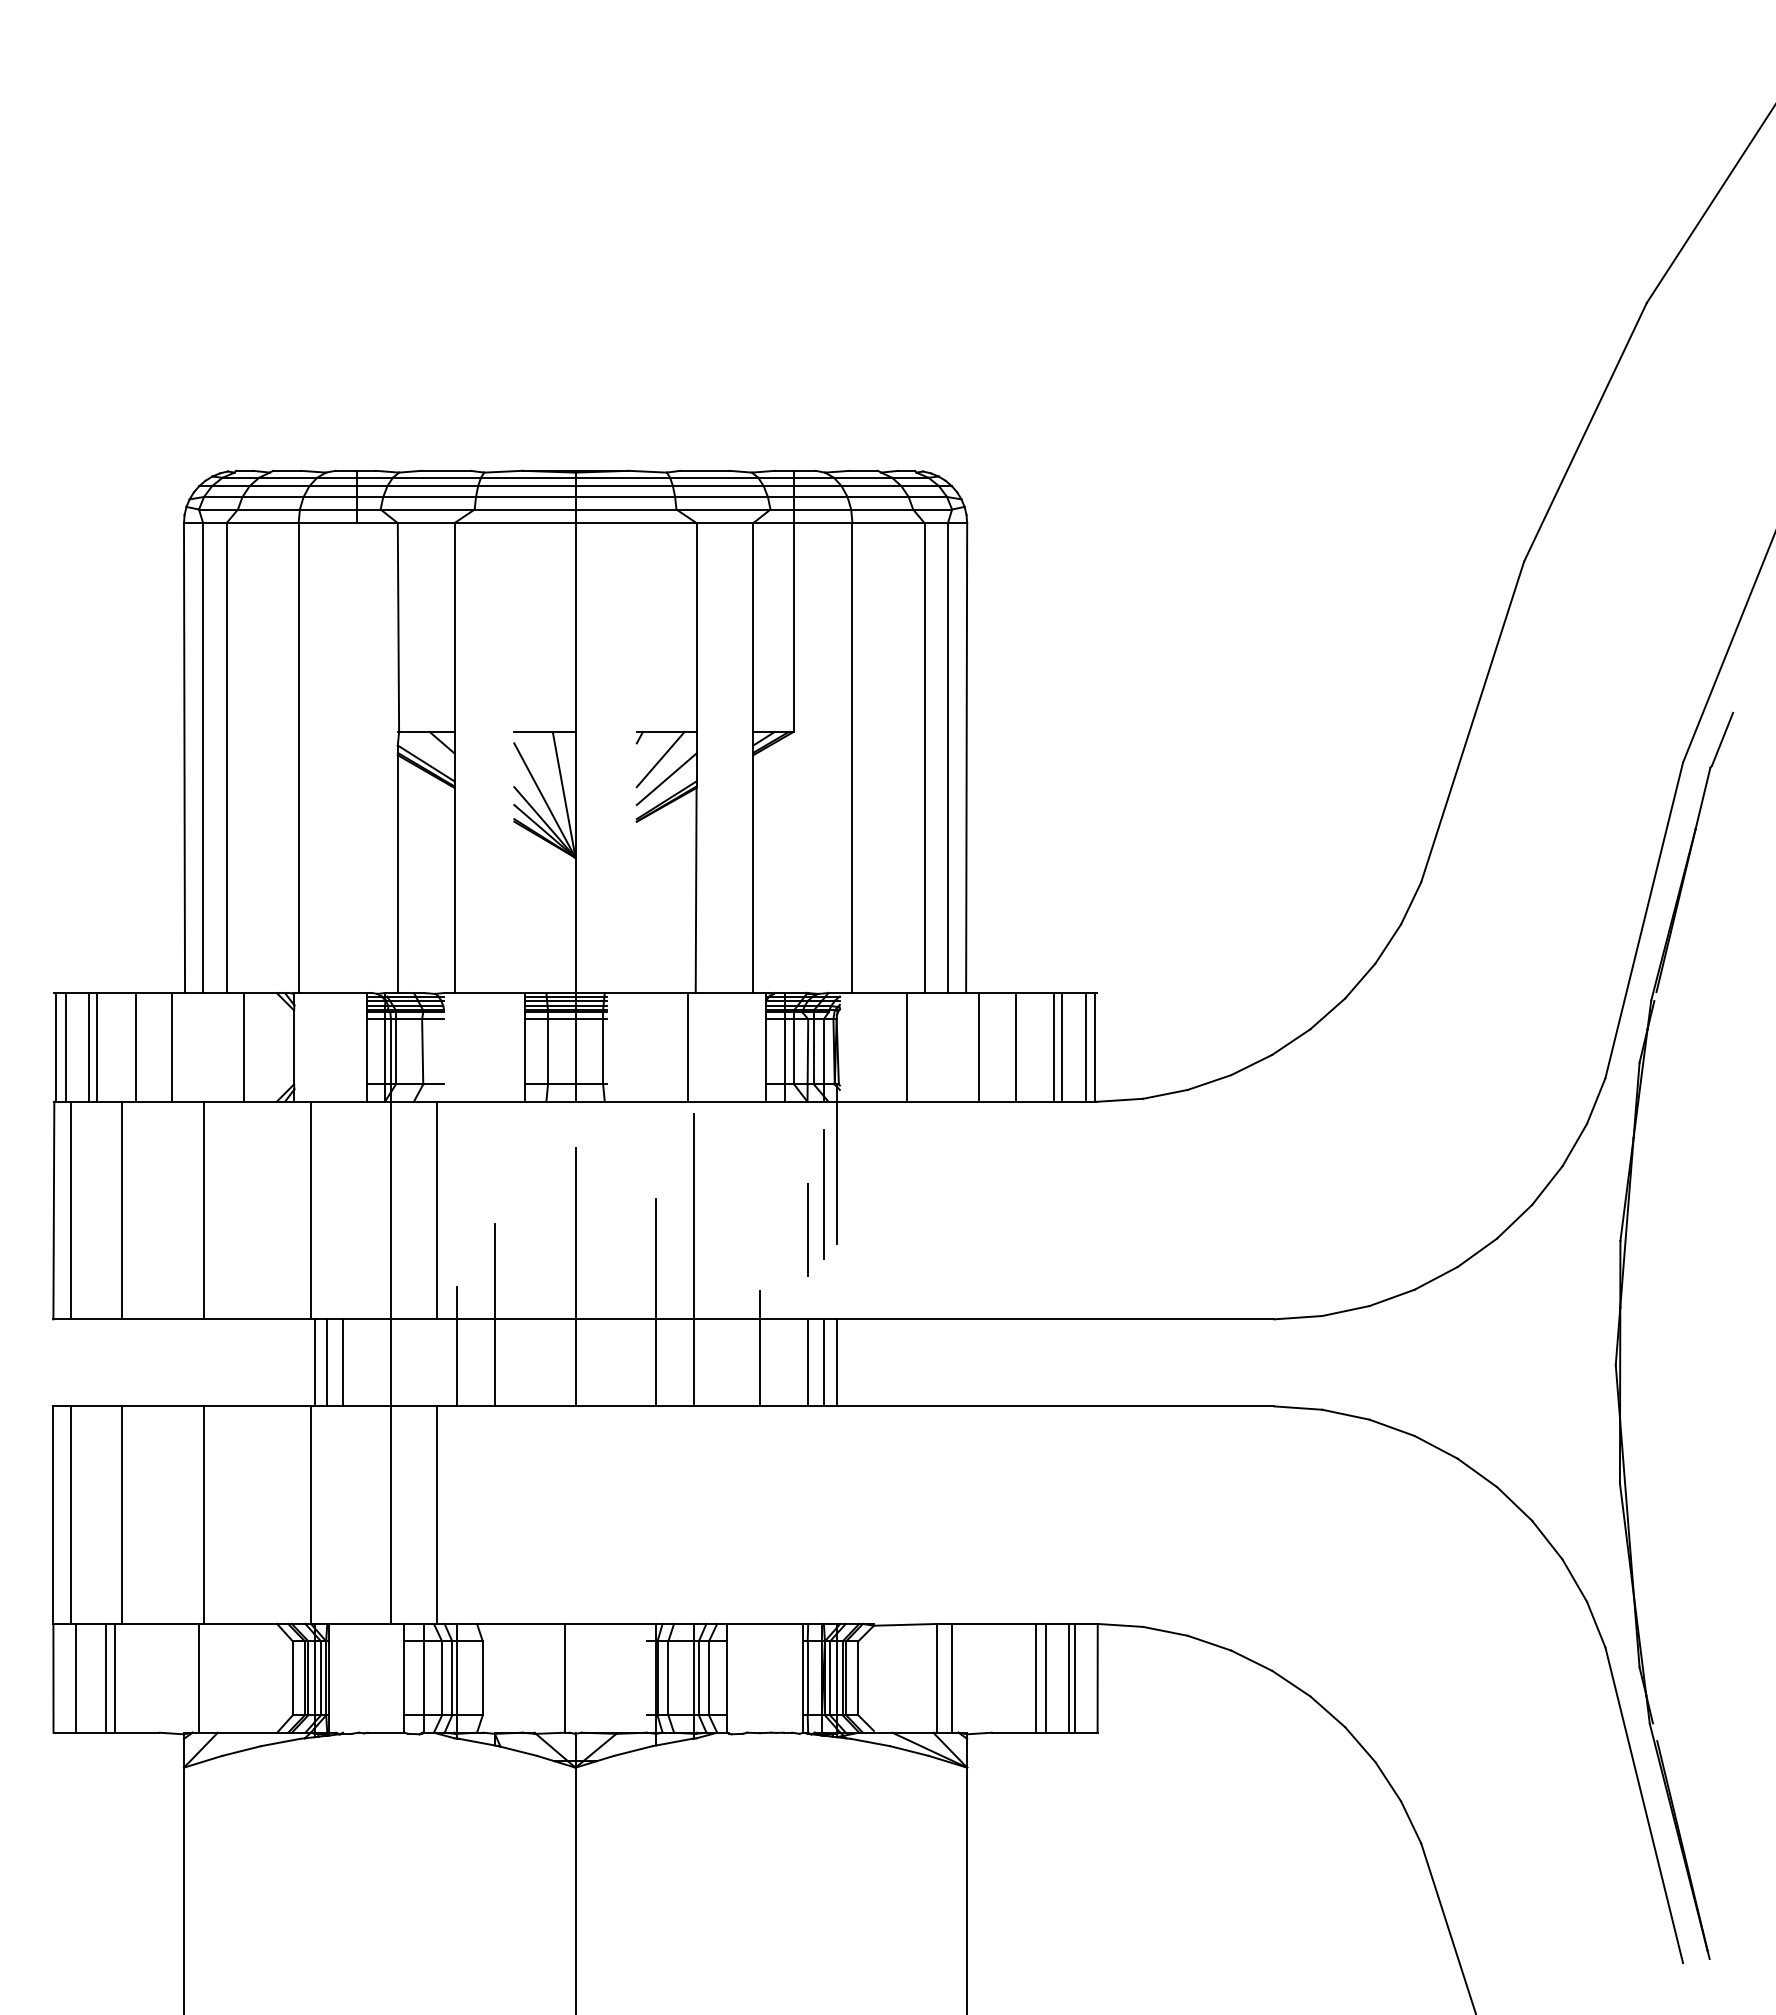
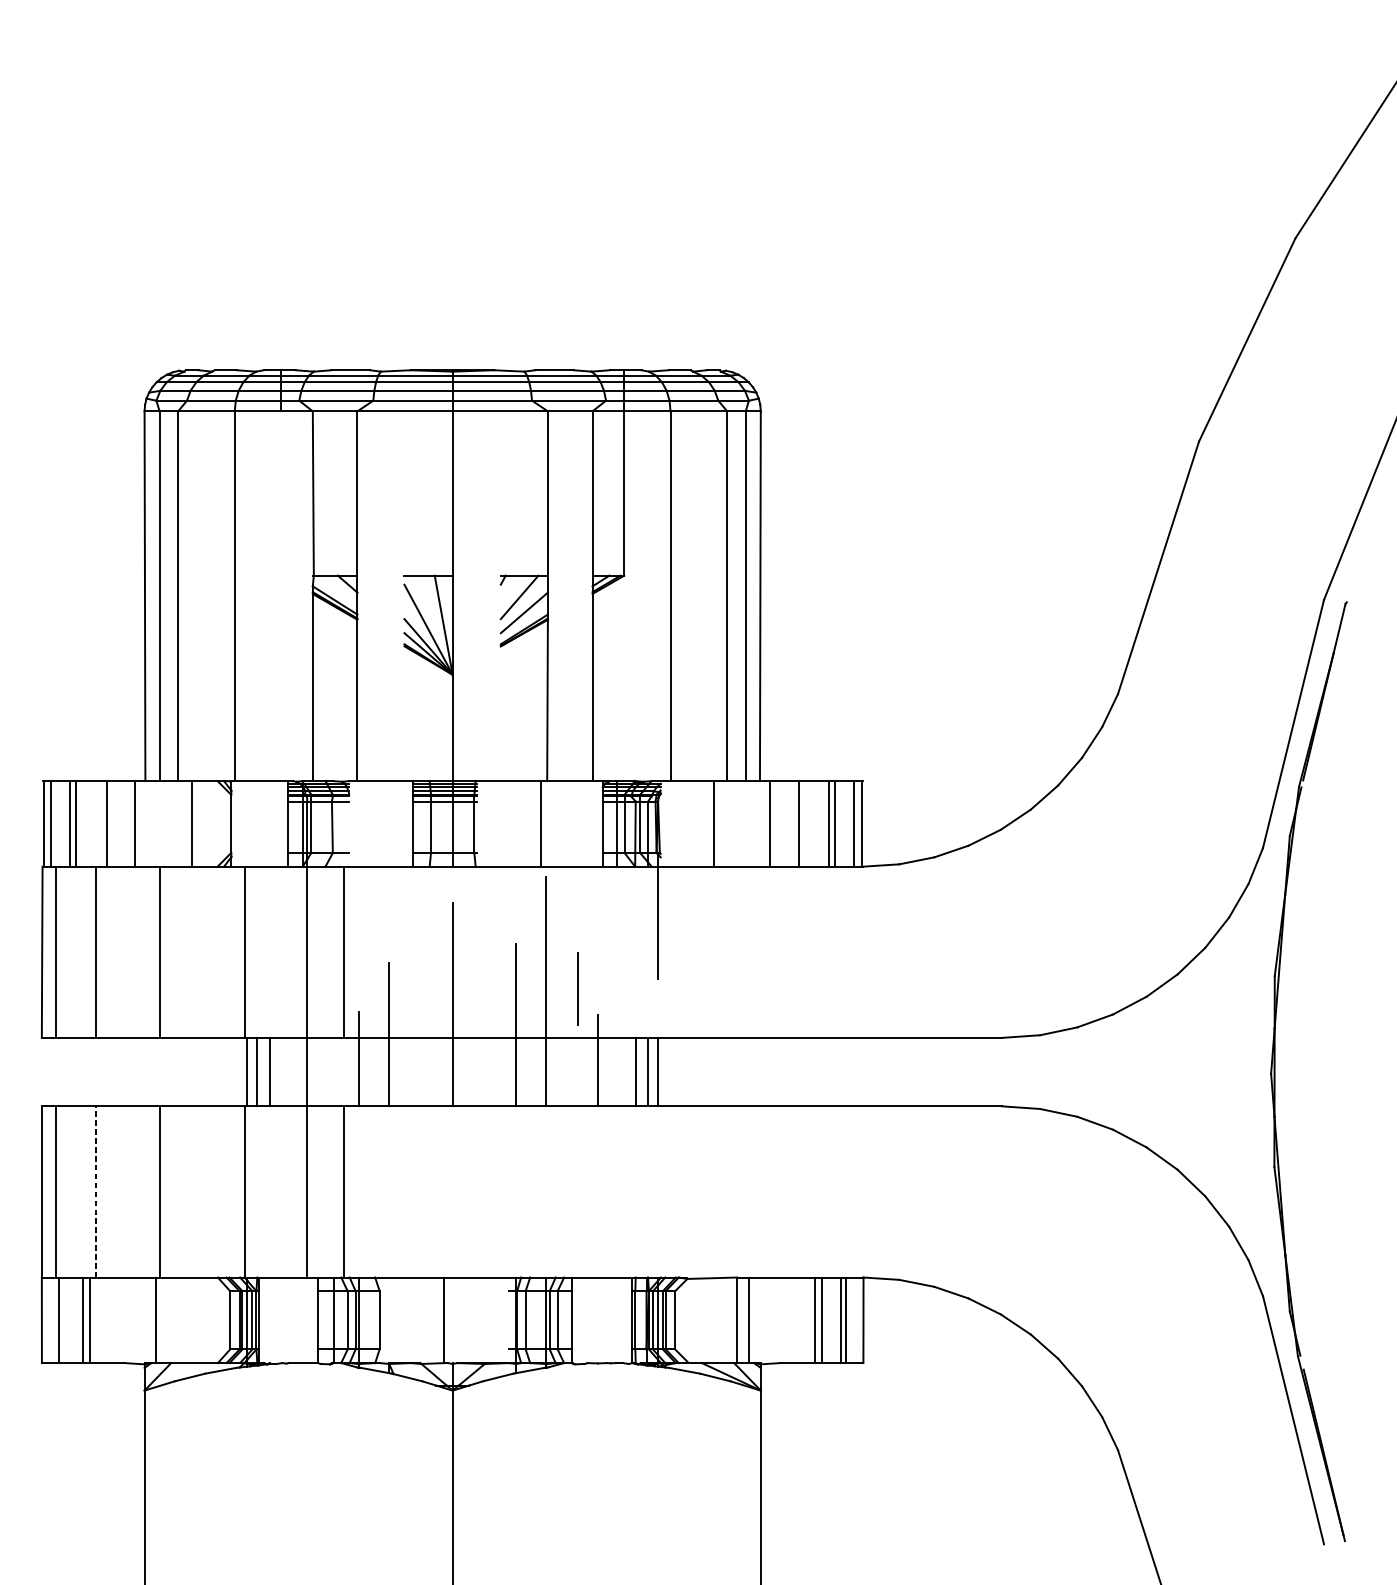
line: (1722, 738) -> (1355, 580), removed
line: (823, 1193) -> (647, 938), removed
line: (807, 1229) -> (576, 988), moved
line: (121, 1515) -> (95, 1192), solid -> dashed

